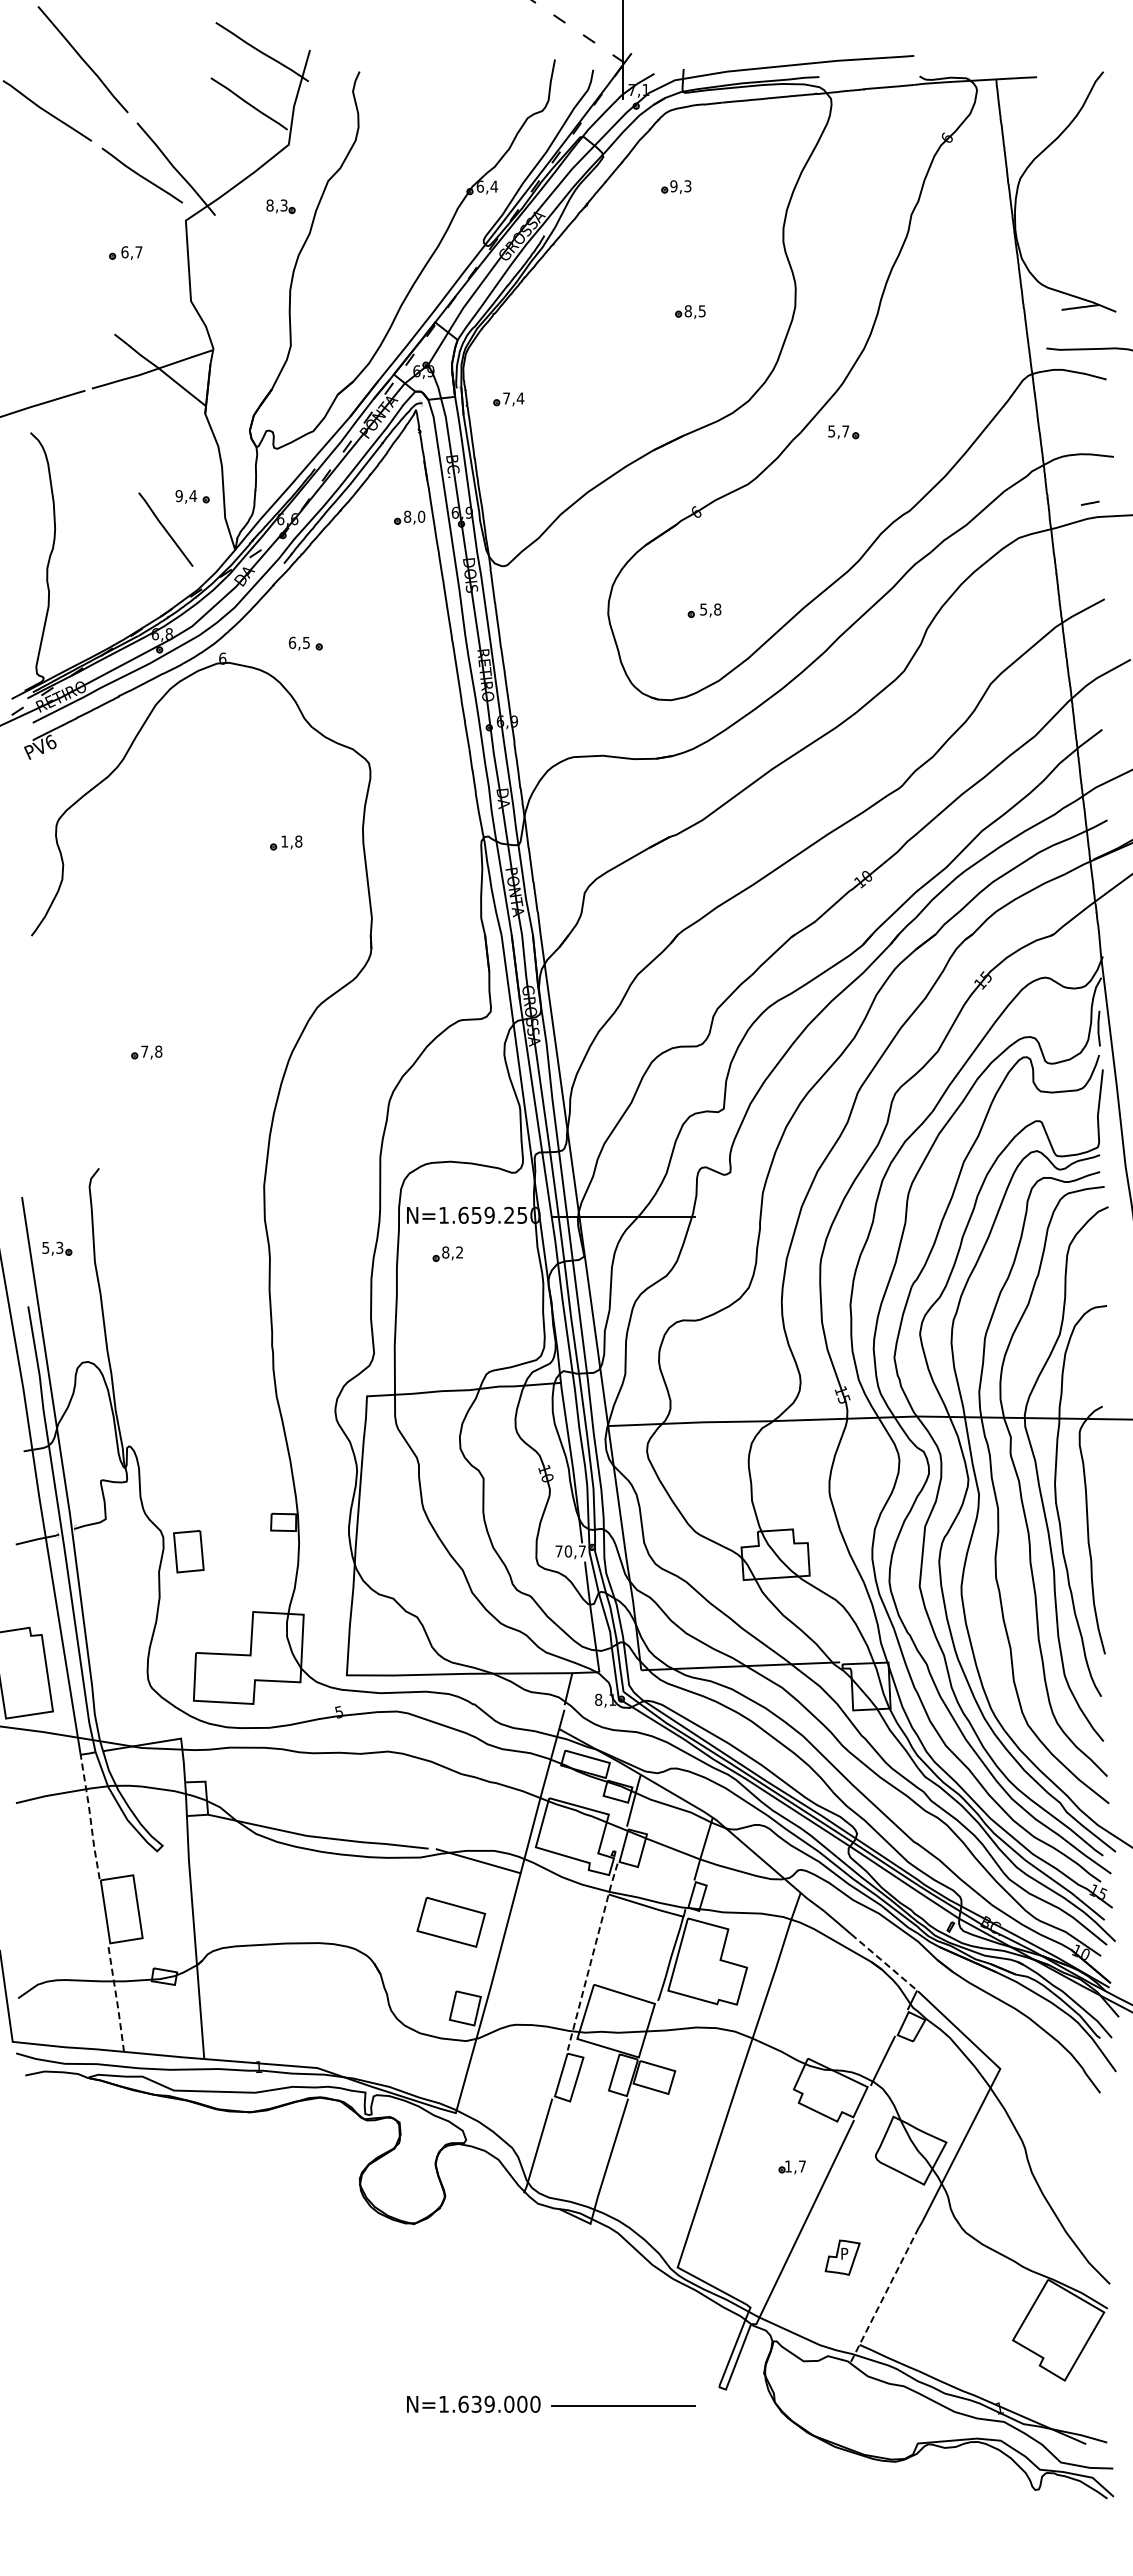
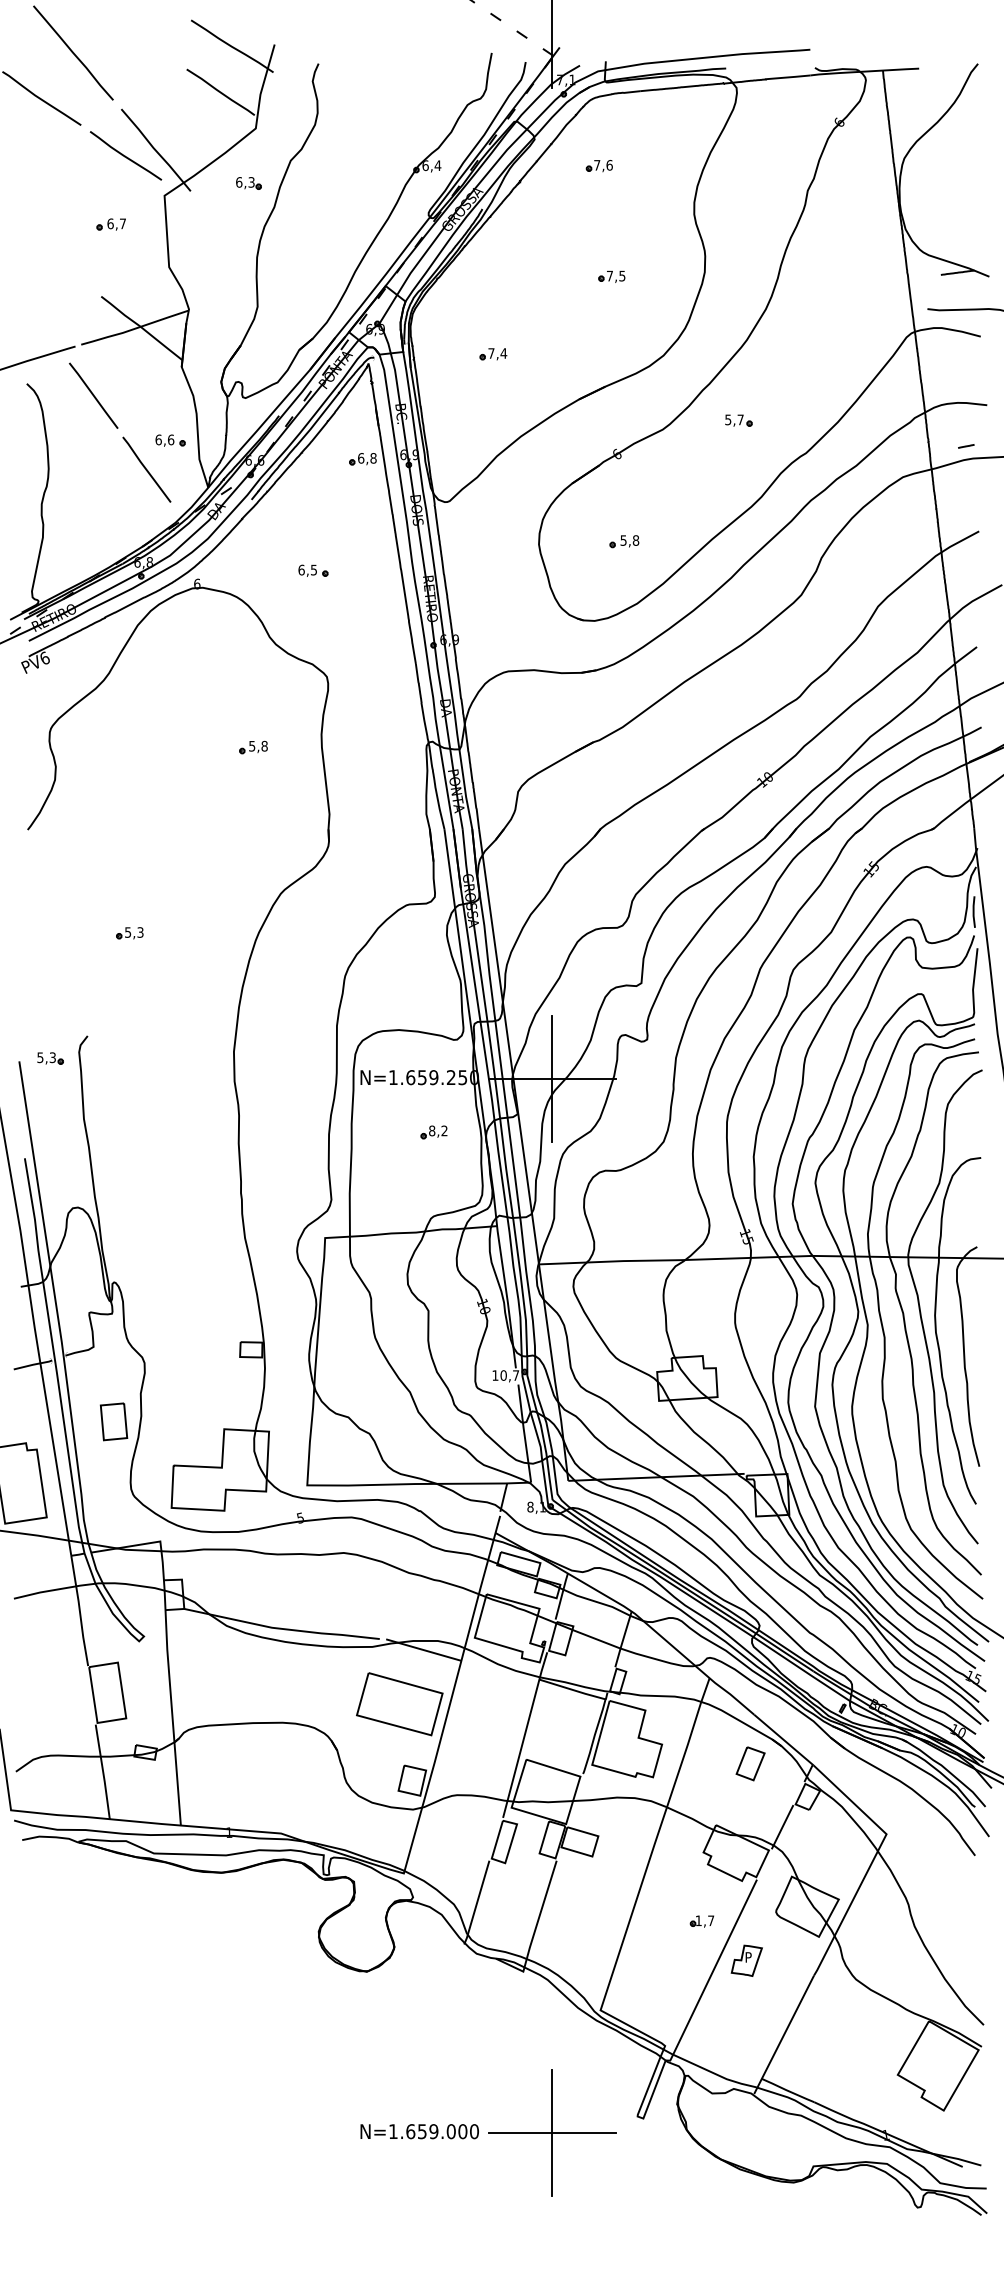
text: (680, 186) -> (603, 165), 9,3 -> 7,6
text: (269, 205) -> (238, 182), 8,3 -> 6,3
text: (687, 311) -> (609, 276), 8,5 -> 7,5
part: (508, 399) -> (493, 354), moved
part: (843, 432) -> (738, 420), moved
line: (105, 446) -> (93, 396), added
text: (186, 496) -> (165, 440), 9,4 -> 6,6
text: (414, 516) -> (367, 458), 8,0 -> 6,8
part: (305, 643) -> (313, 570), moved
text: (284, 841) -> (252, 746), 1,8 -> 5,8
text: (151, 1051) -> (134, 932), 7,8 -> 5,3
line: (623, 1216) -> (552, 1078), added
part: (57, 1248) -> (50, 1058), moved
part: (447, 1253) -> (433, 1131), moved
part: (188, 1551) -> (113, 1421), moved
text: (558, 1551) -> (494, 1375), 70,7 -> 10,7
line: (90, 1816) -> (80, 1610), dashed -> solid
part: (451, 1922) -> (400, 1704), size x1.43
line: (592, 1956) -> (525, 1734), dashed -> solid
line: (884, 1962) -> (783, 1739), dashed -> solid
part: (846, 1989) -> (750, 1763), added
line: (116, 1999) -> (103, 1772), dashed -> solid
part: (842, 2257) -> (746, 1960), moved
line: (884, 2295) -> (783, 2035), dashed -> solid
text: (476, 2403) -> (422, 2130), N=1.639.000 -> N=1.659.000
line: (623, 2405) -> (552, 2132), added

